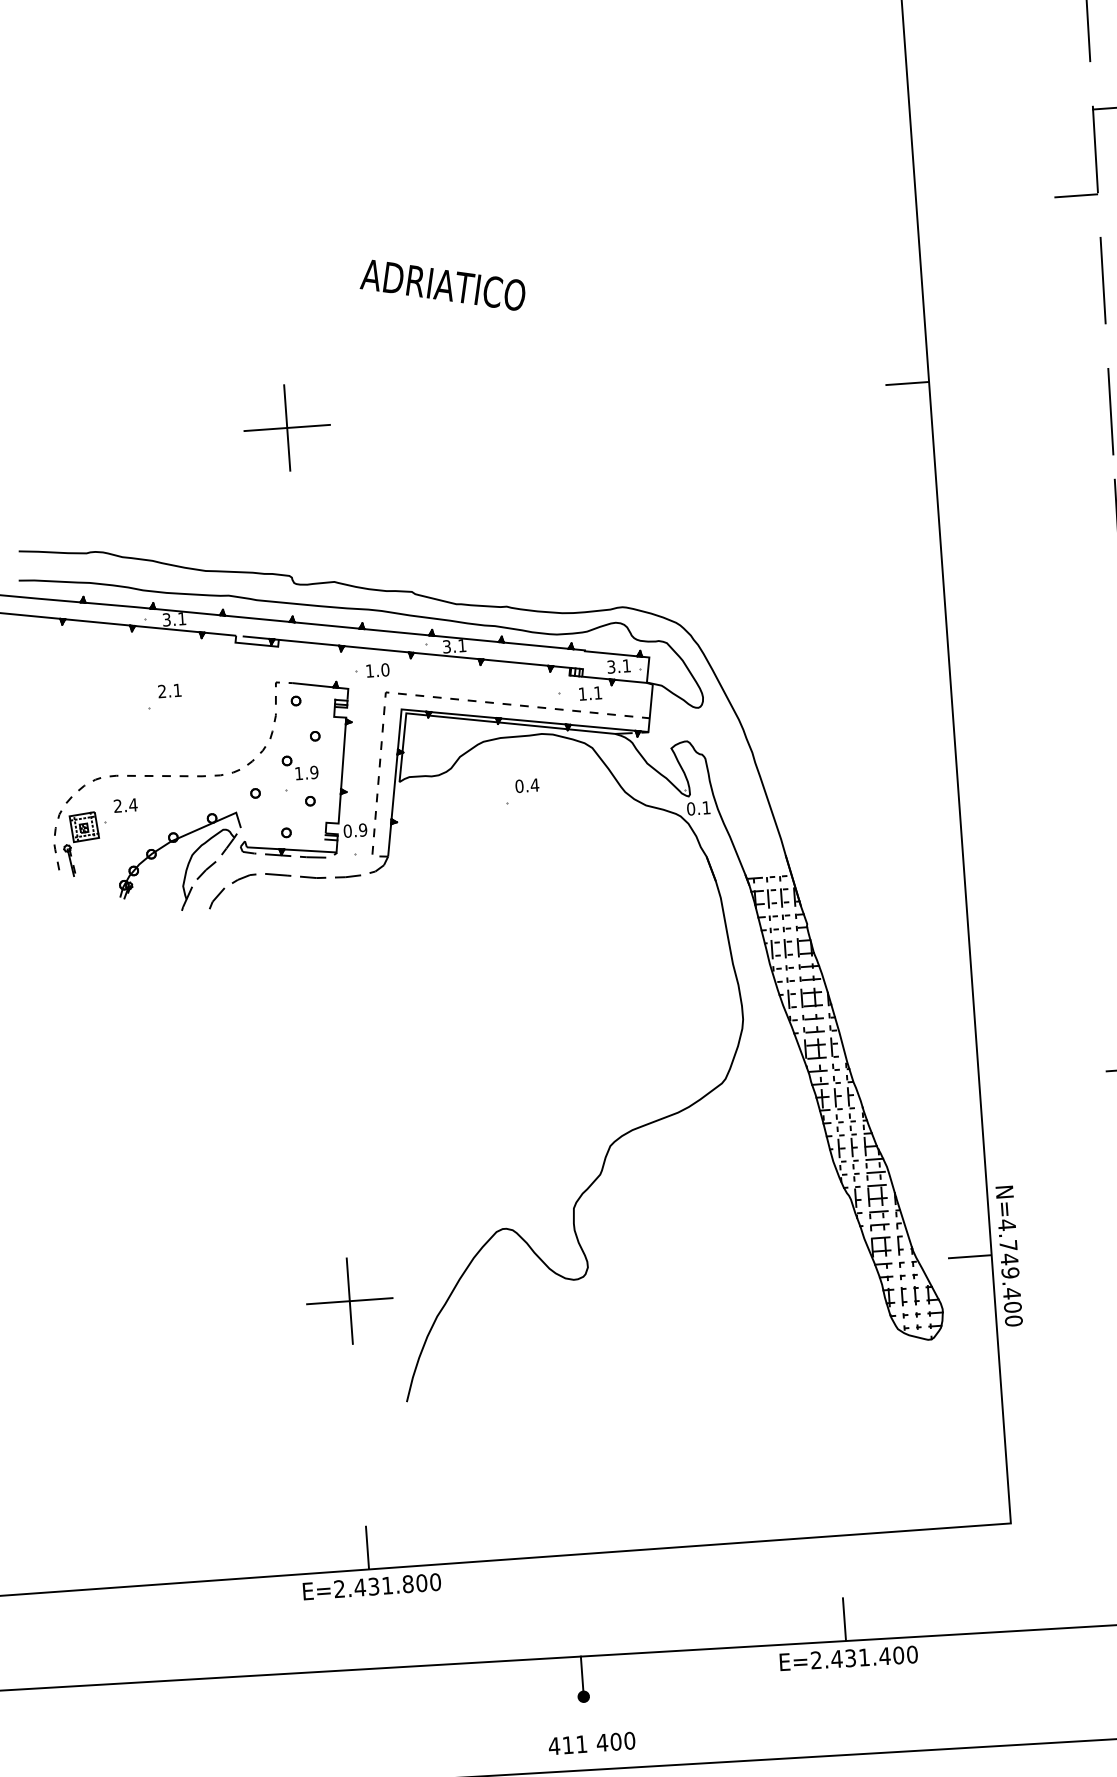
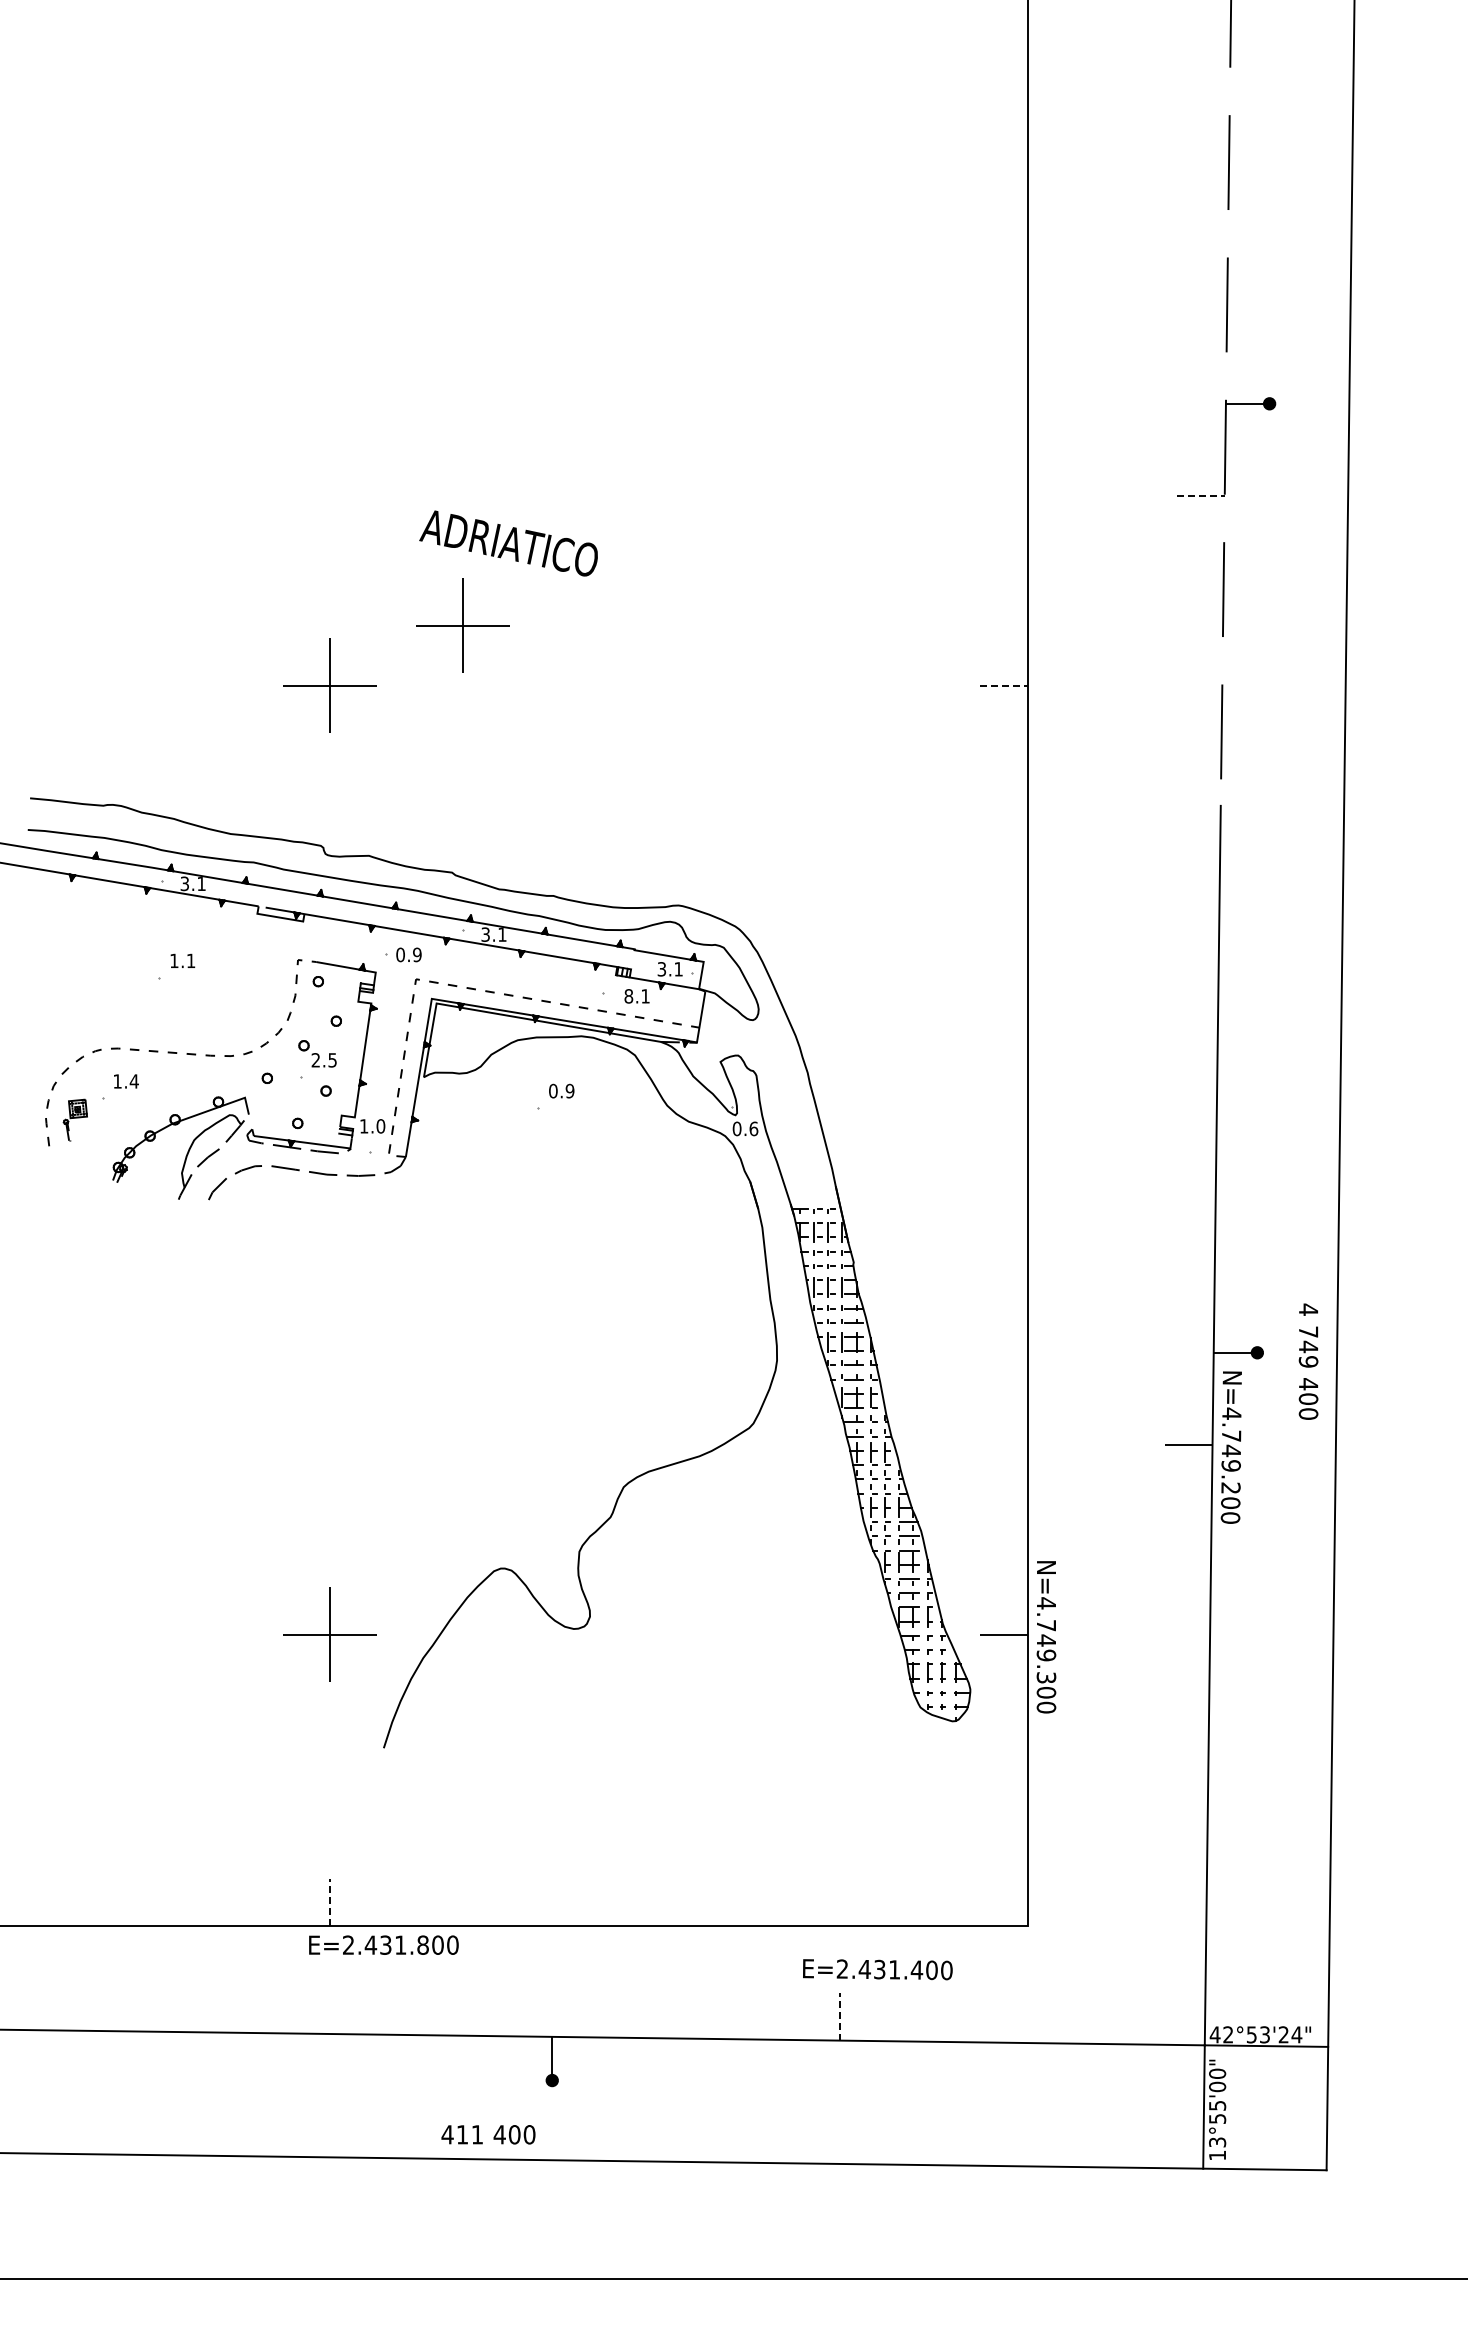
line: (1076, 195) -> (1201, 495), solid -> dashed
part: (405, 363) -> (462, 625), added
line: (906, 383) -> (1003, 685), solid -> dashed
text: (377, 670) -> (408, 954), 1.0 -> 0.9
text: (162, 691) -> (174, 960), 2.1 -> 1.1
text: (582, 694) -> (628, 996), 1.1 -> 8.1
text: (306, 773) -> (323, 1060), 1.9 -> 2.5
text: (534, 784) -> (569, 1090), 0.4 -> 0.9
text: (117, 806) -> (117, 1081), 2.4 -> 1.4
text: (706, 807) -> (753, 1128), 0.1 -> 0.6
text: (355, 830) -> (372, 1126), 0.9 -> 1.0
part: (81, 843) -> (75, 1119), size x0.6
text: (1011, 1293) -> (1046, 1677), N=4.749.400 -> N=4.749.300
line: (367, 1547) -> (329, 1902), solid -> dashed
text: (371, 1586) -> (383, 1944), moved
line: (844, 1618) -> (840, 2016), solid -> dashed
text: (848, 1658) -> (877, 1969), moved
text: (591, 1743) -> (488, 2134), moved

